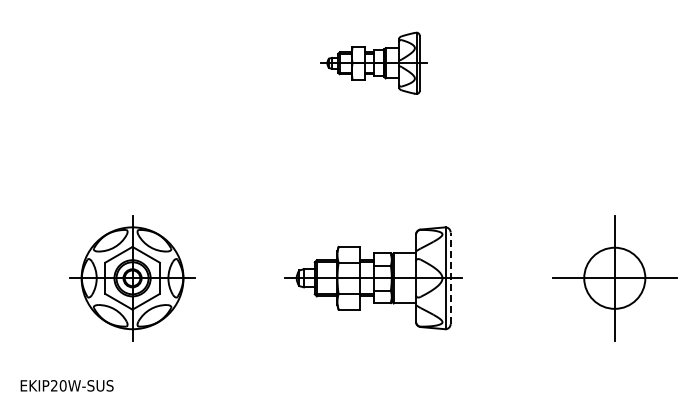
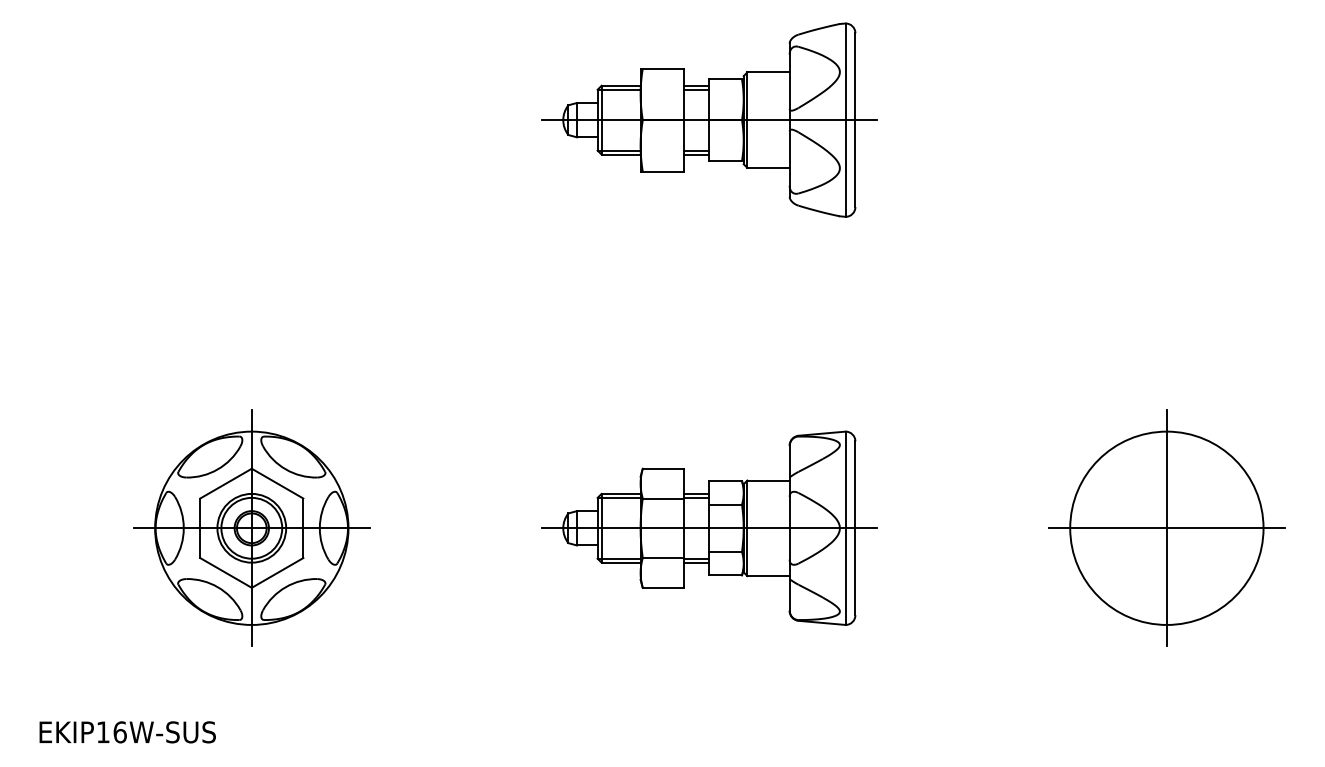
part: (373, 63) -> (708, 120), size x1.67
line: (450, 278) -> (855, 528), dashed -> solid
circle: (614, 278) -> (1166, 528), size x1.67
text: (58, 385) -> (111, 731), EKIP20W-SUS -> EKIP16W-SUS

